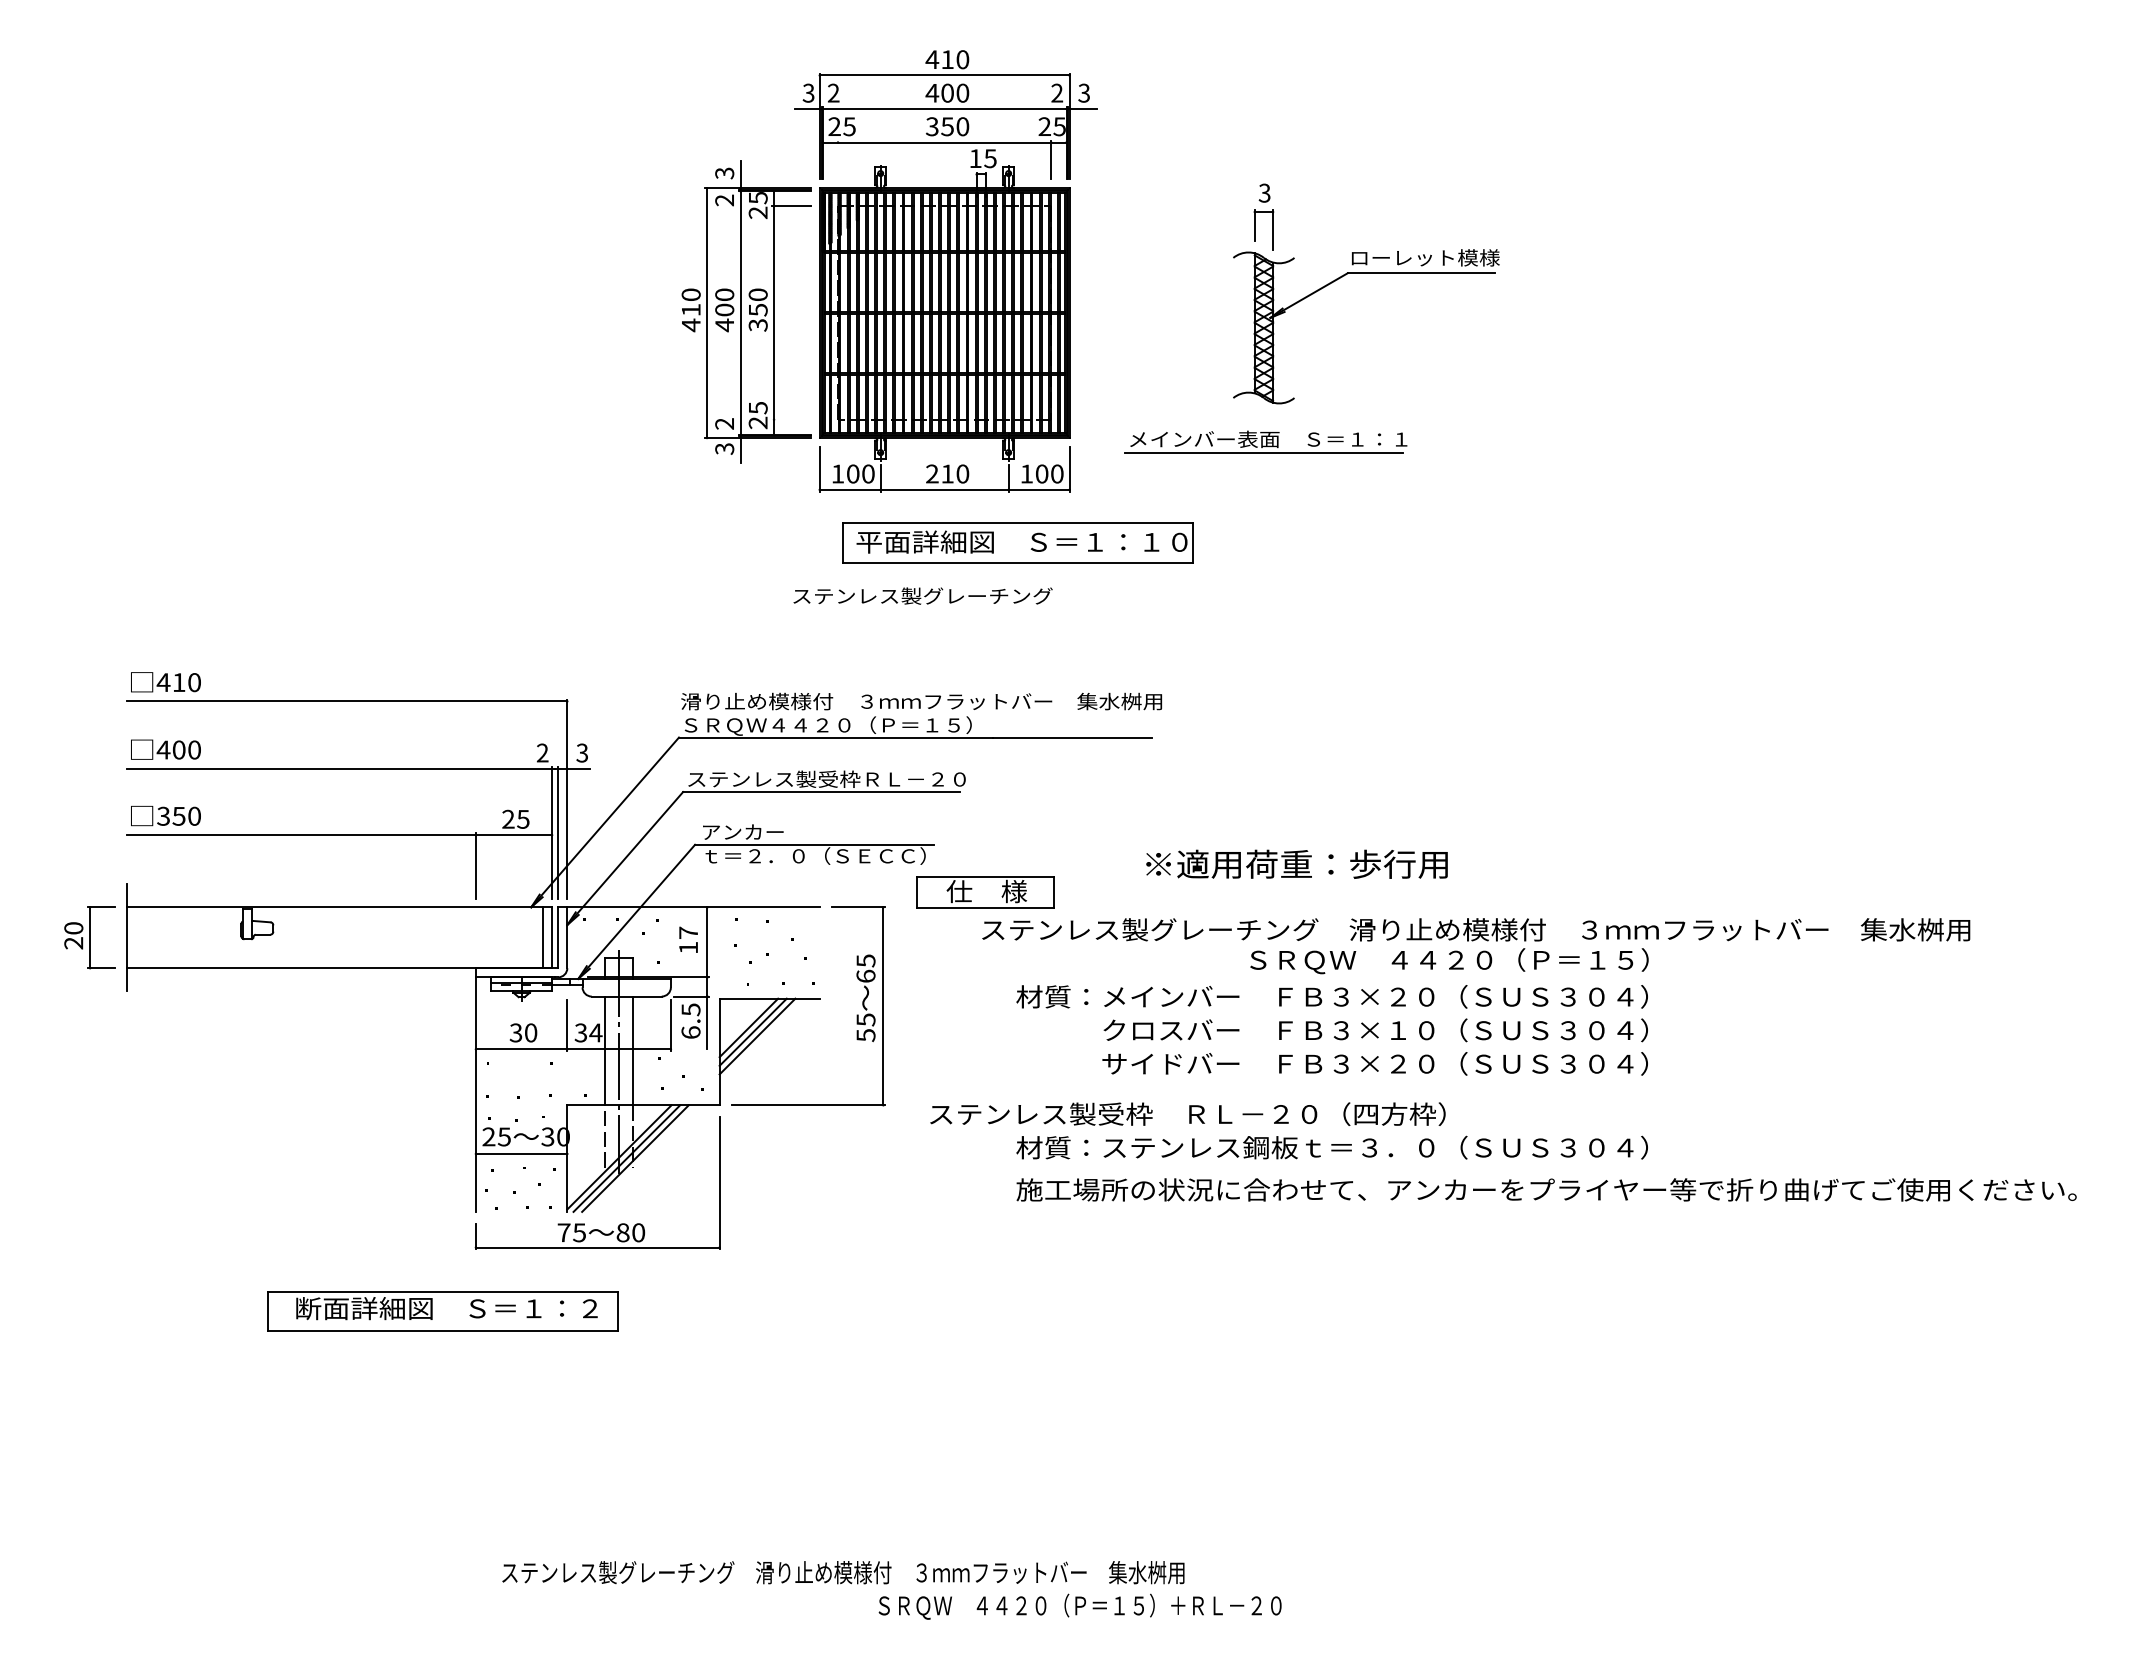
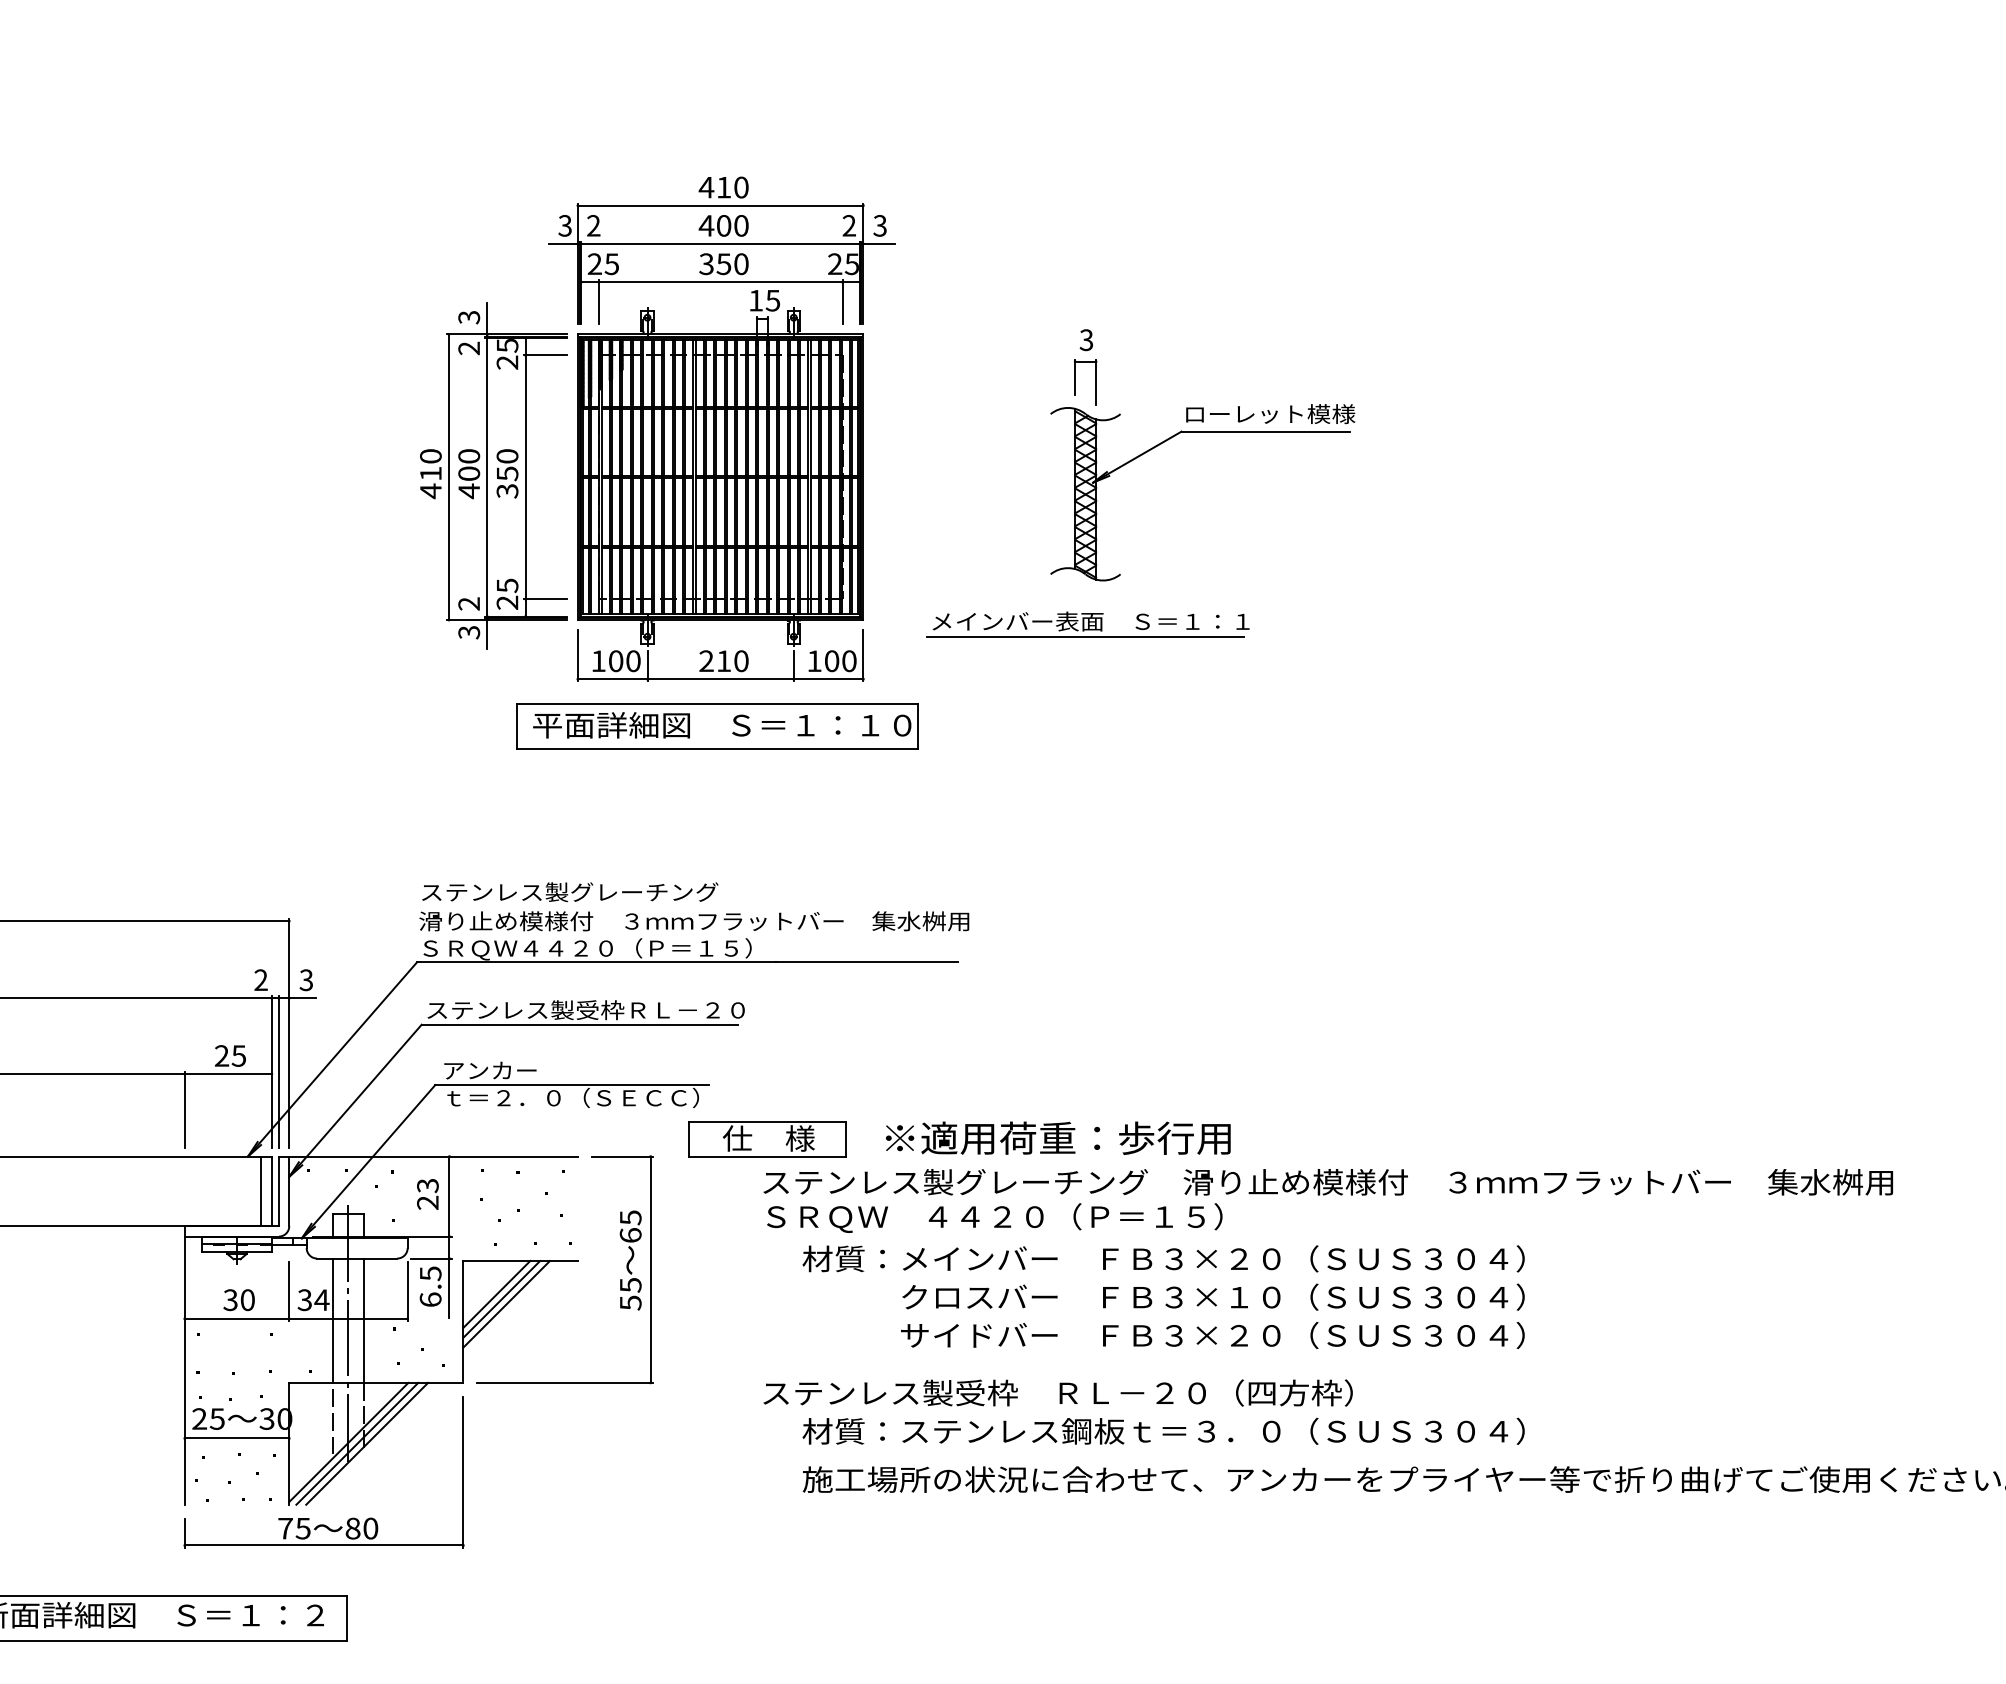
line: (838, 159) -> (599, 301), added
line: (791, 419) -> (545, 598), added
part: (1017, 542) -> (717, 725), moved
text: (922, 595) -> (569, 891), moved
text: (1296, 863) -> (1057, 1137), moved
text: (688, 940) -> (427, 1194), 17 -> 23
text: (1449, 961) -> (994, 1218), moved
text: (1187, 1113) -> (1057, 1392), moved

